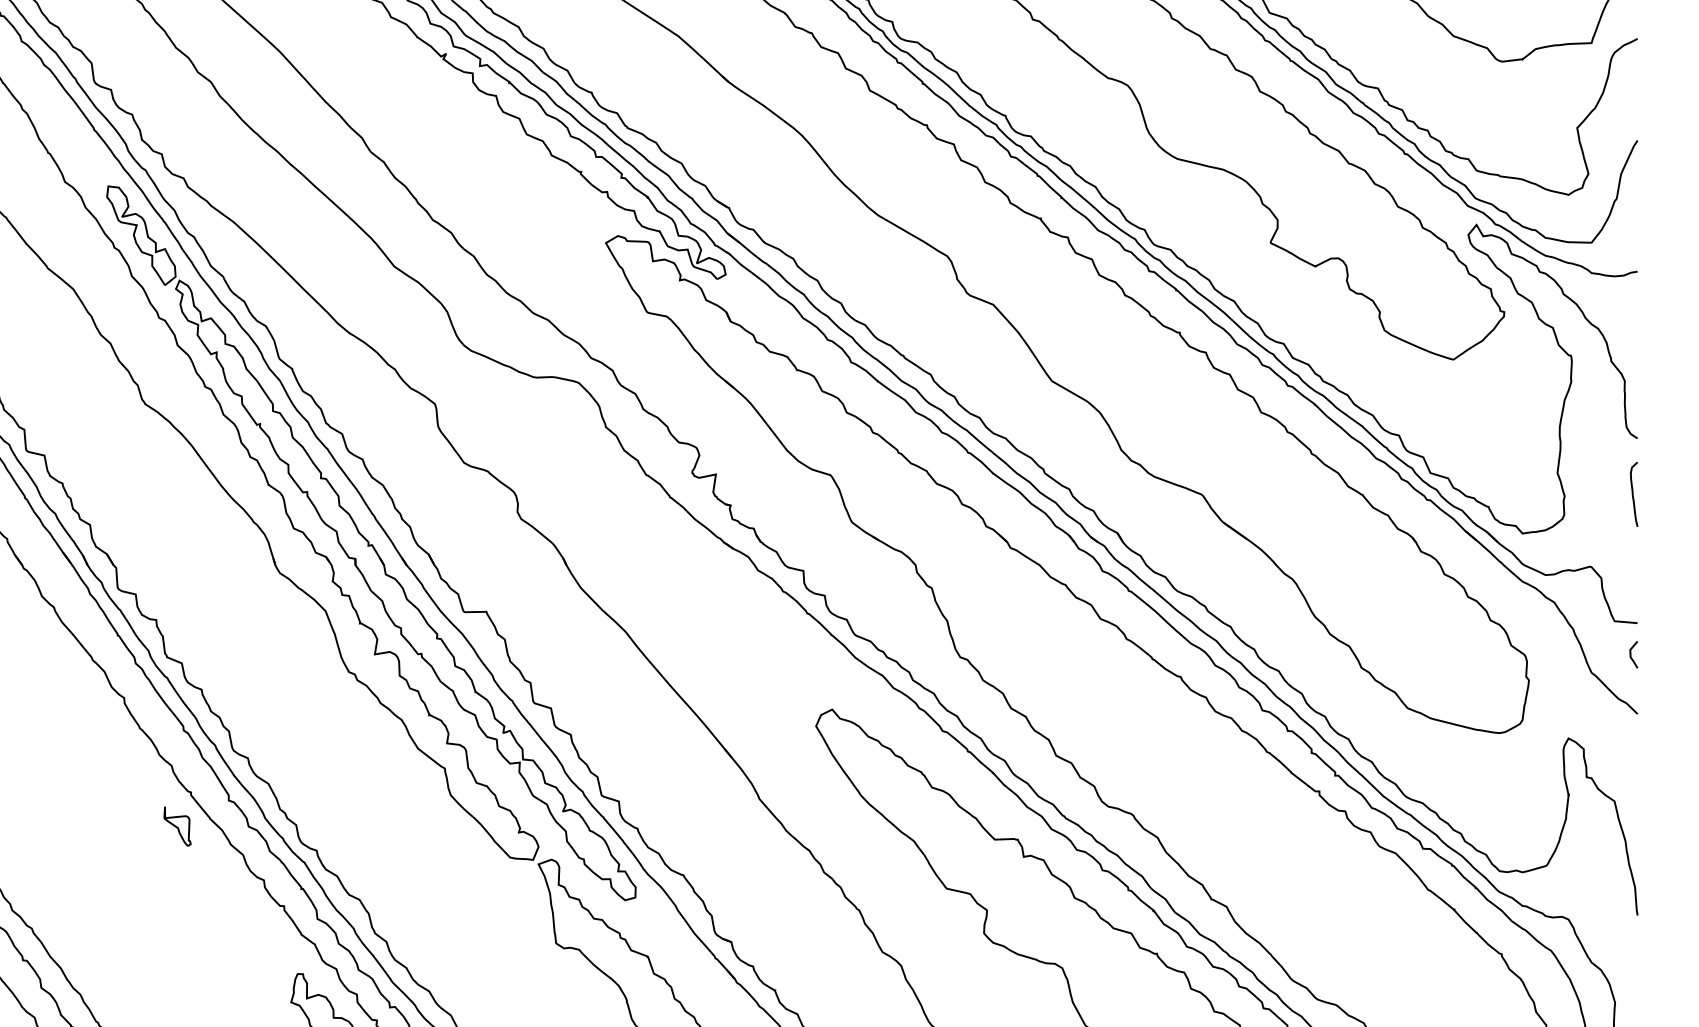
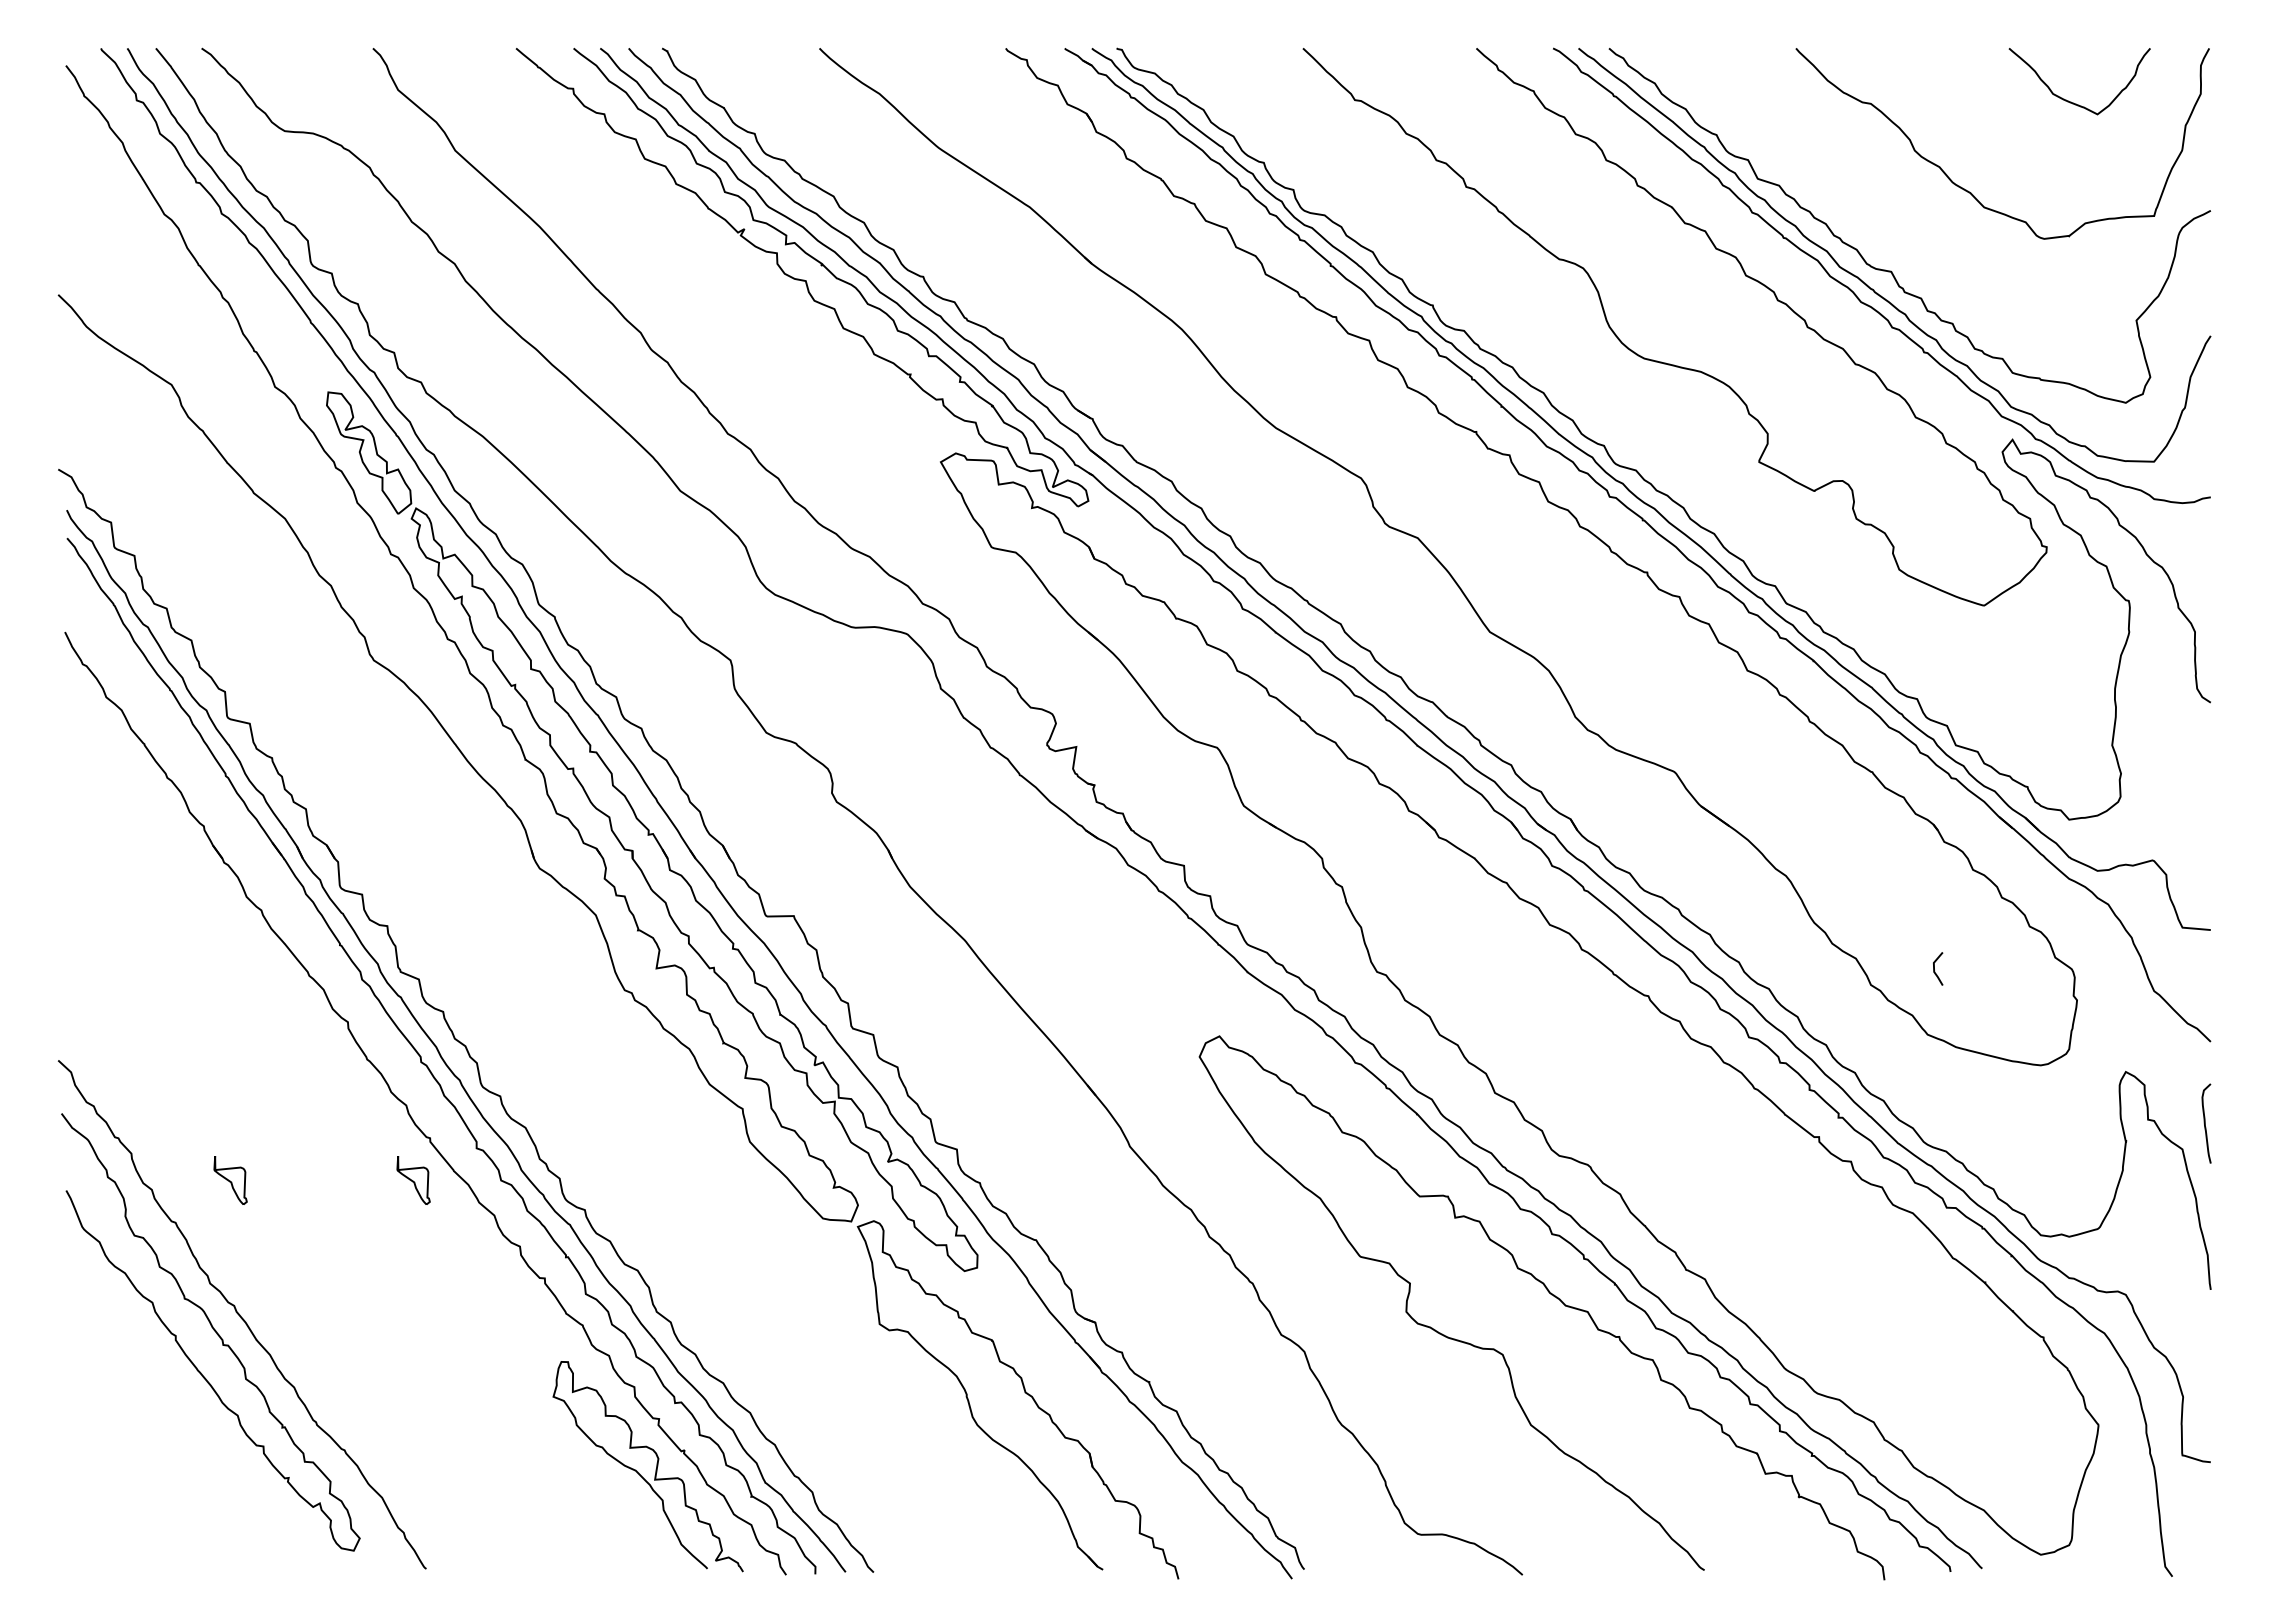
curve: (1633, 494) -> (2205, 1123), moved
line: (1630, 654) -> (1934, 968), moved
part: (28, 826) -> (230, 1180), added

